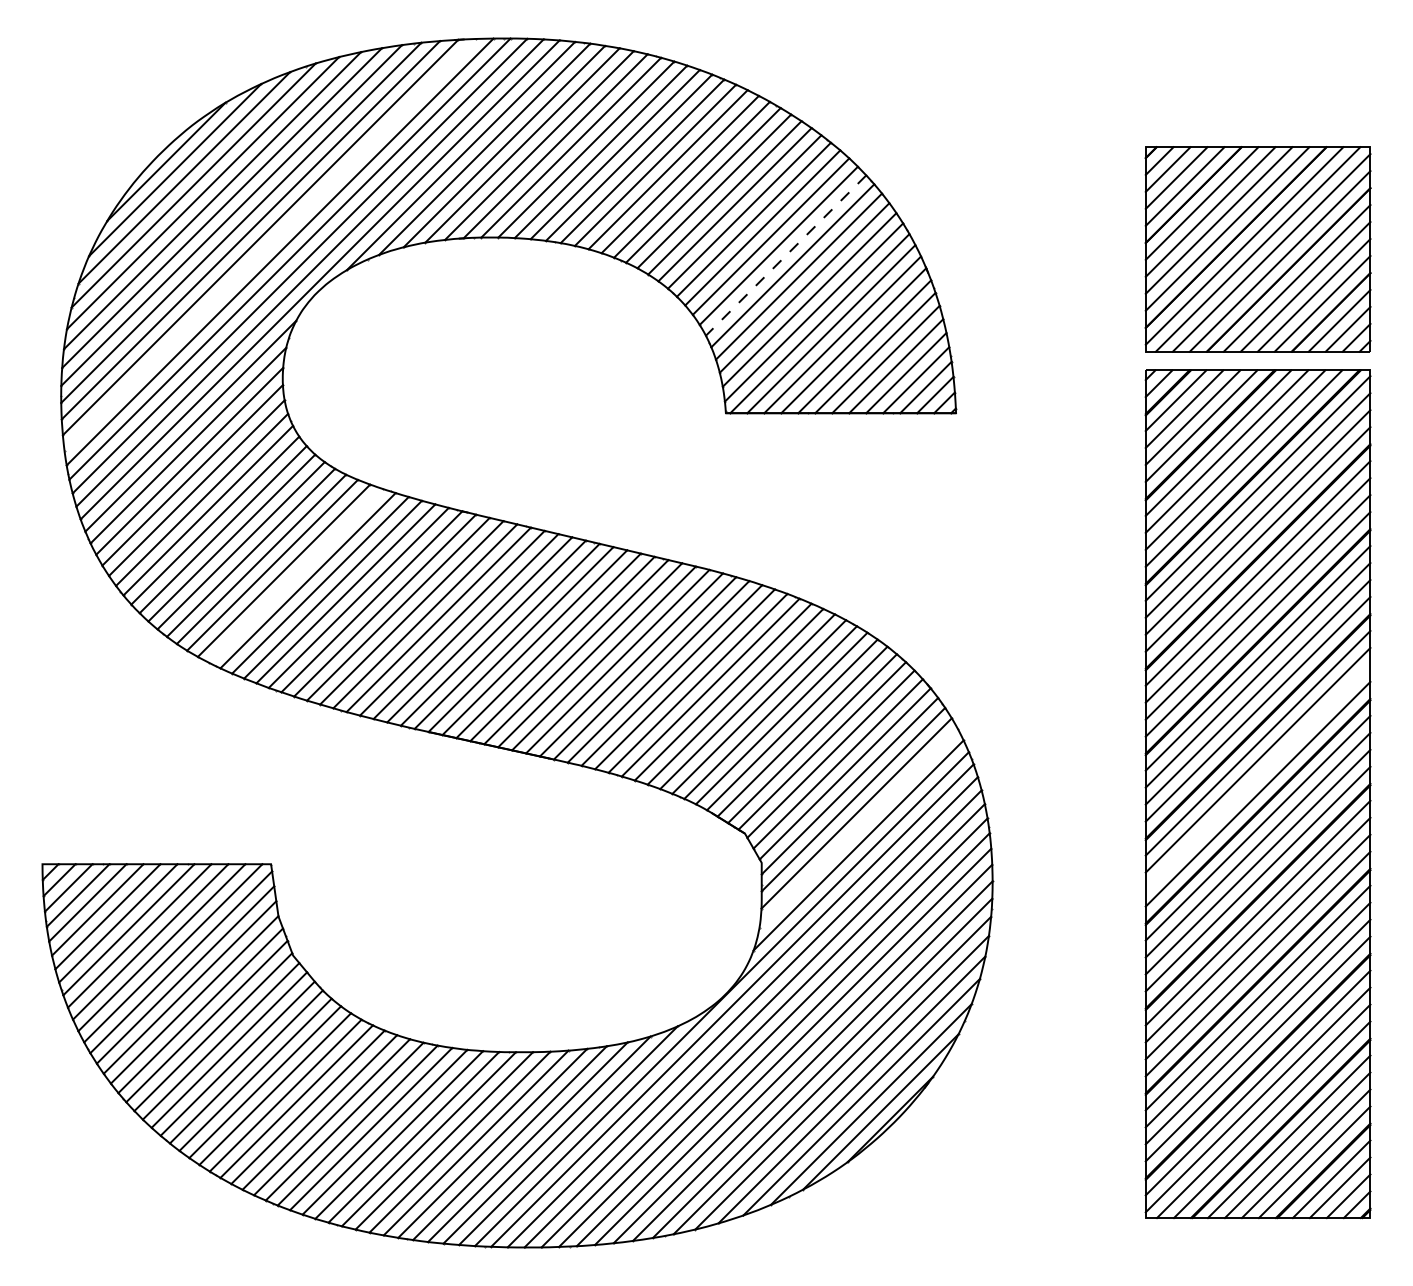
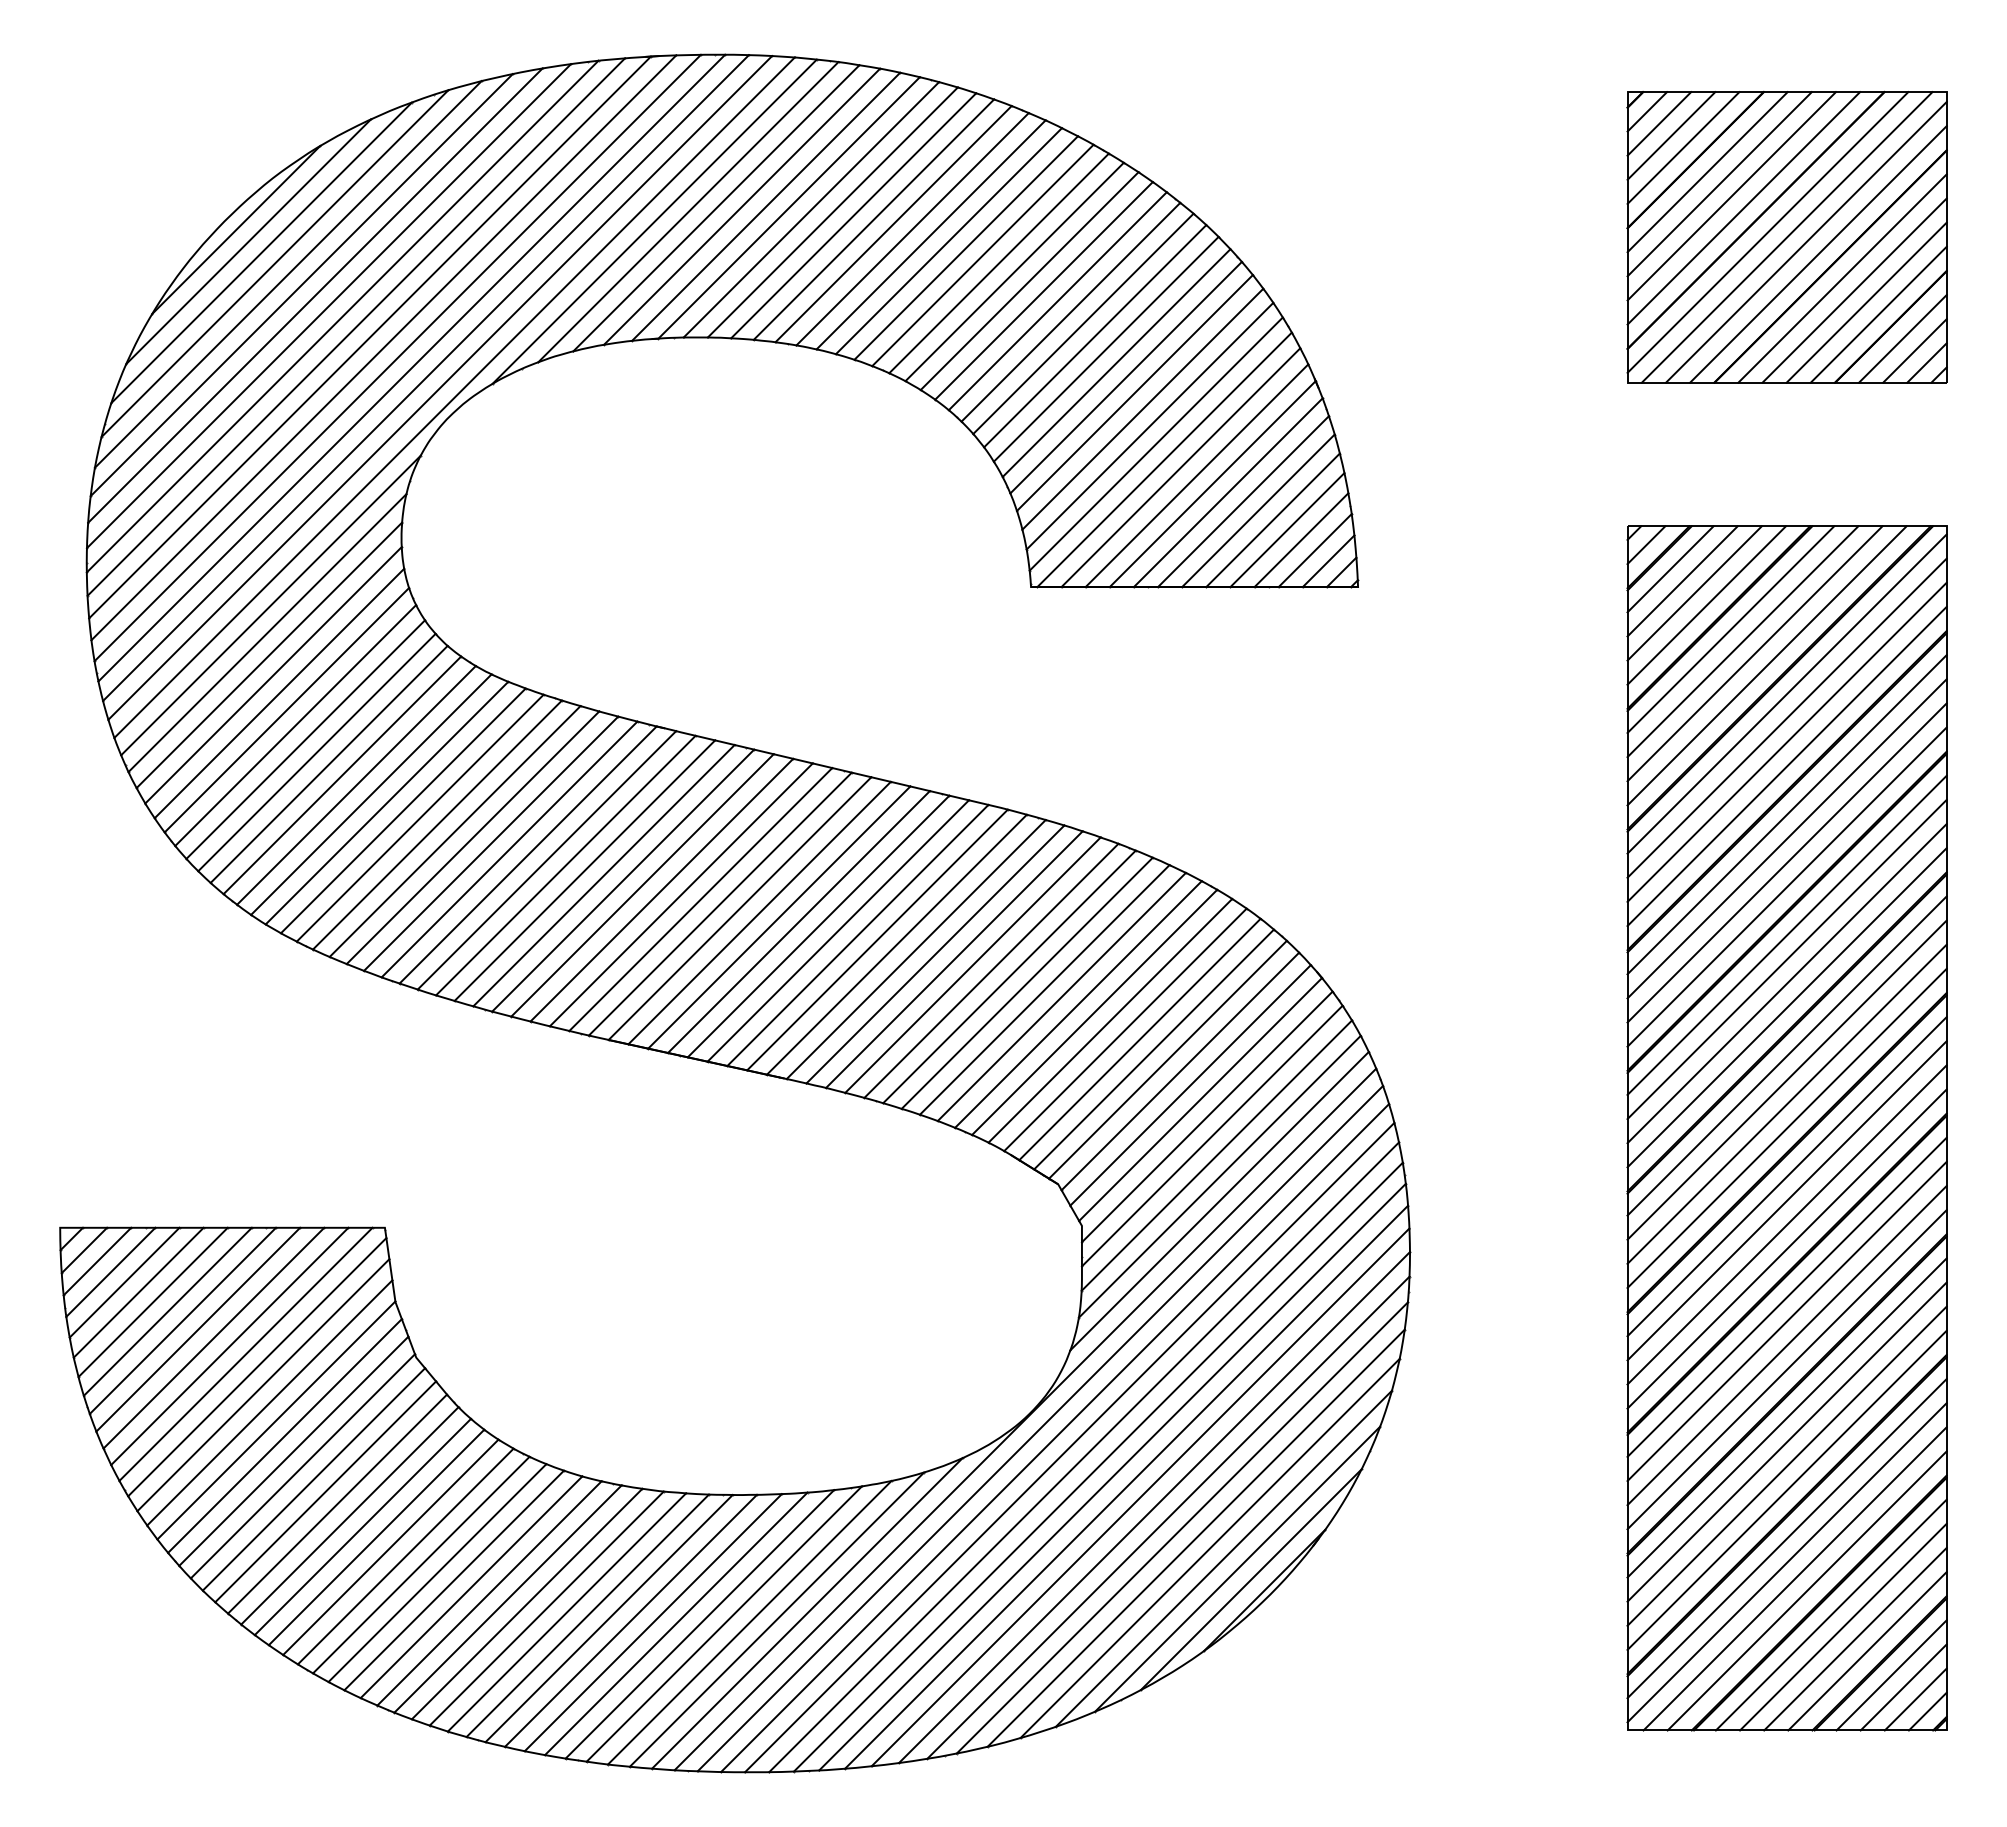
line: (270, 244) -> (383, 347), added
part: (1257, 248) -> (1786, 236), moved
line: (786, 255) -> (1116, 363), dashed -> solid
line: (295, 575) -> (419, 817), added
line: (1257, 776) -> (1786, 1103), added
line: (858, 828) -> (1219, 1176), added

